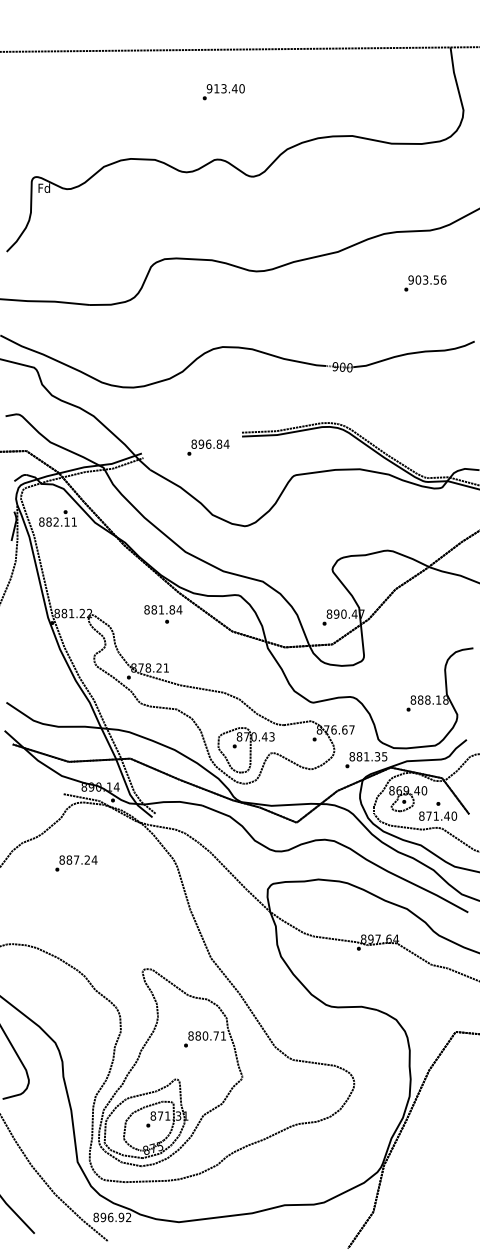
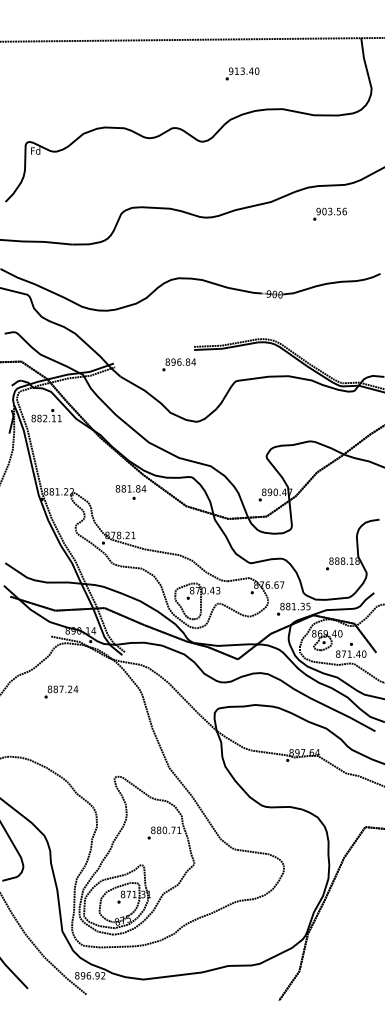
text: (223, 91) -> (242, 73), moved
text: (424, 282) -> (329, 213), moved
text: (208, 447) -> (179, 364), moved

